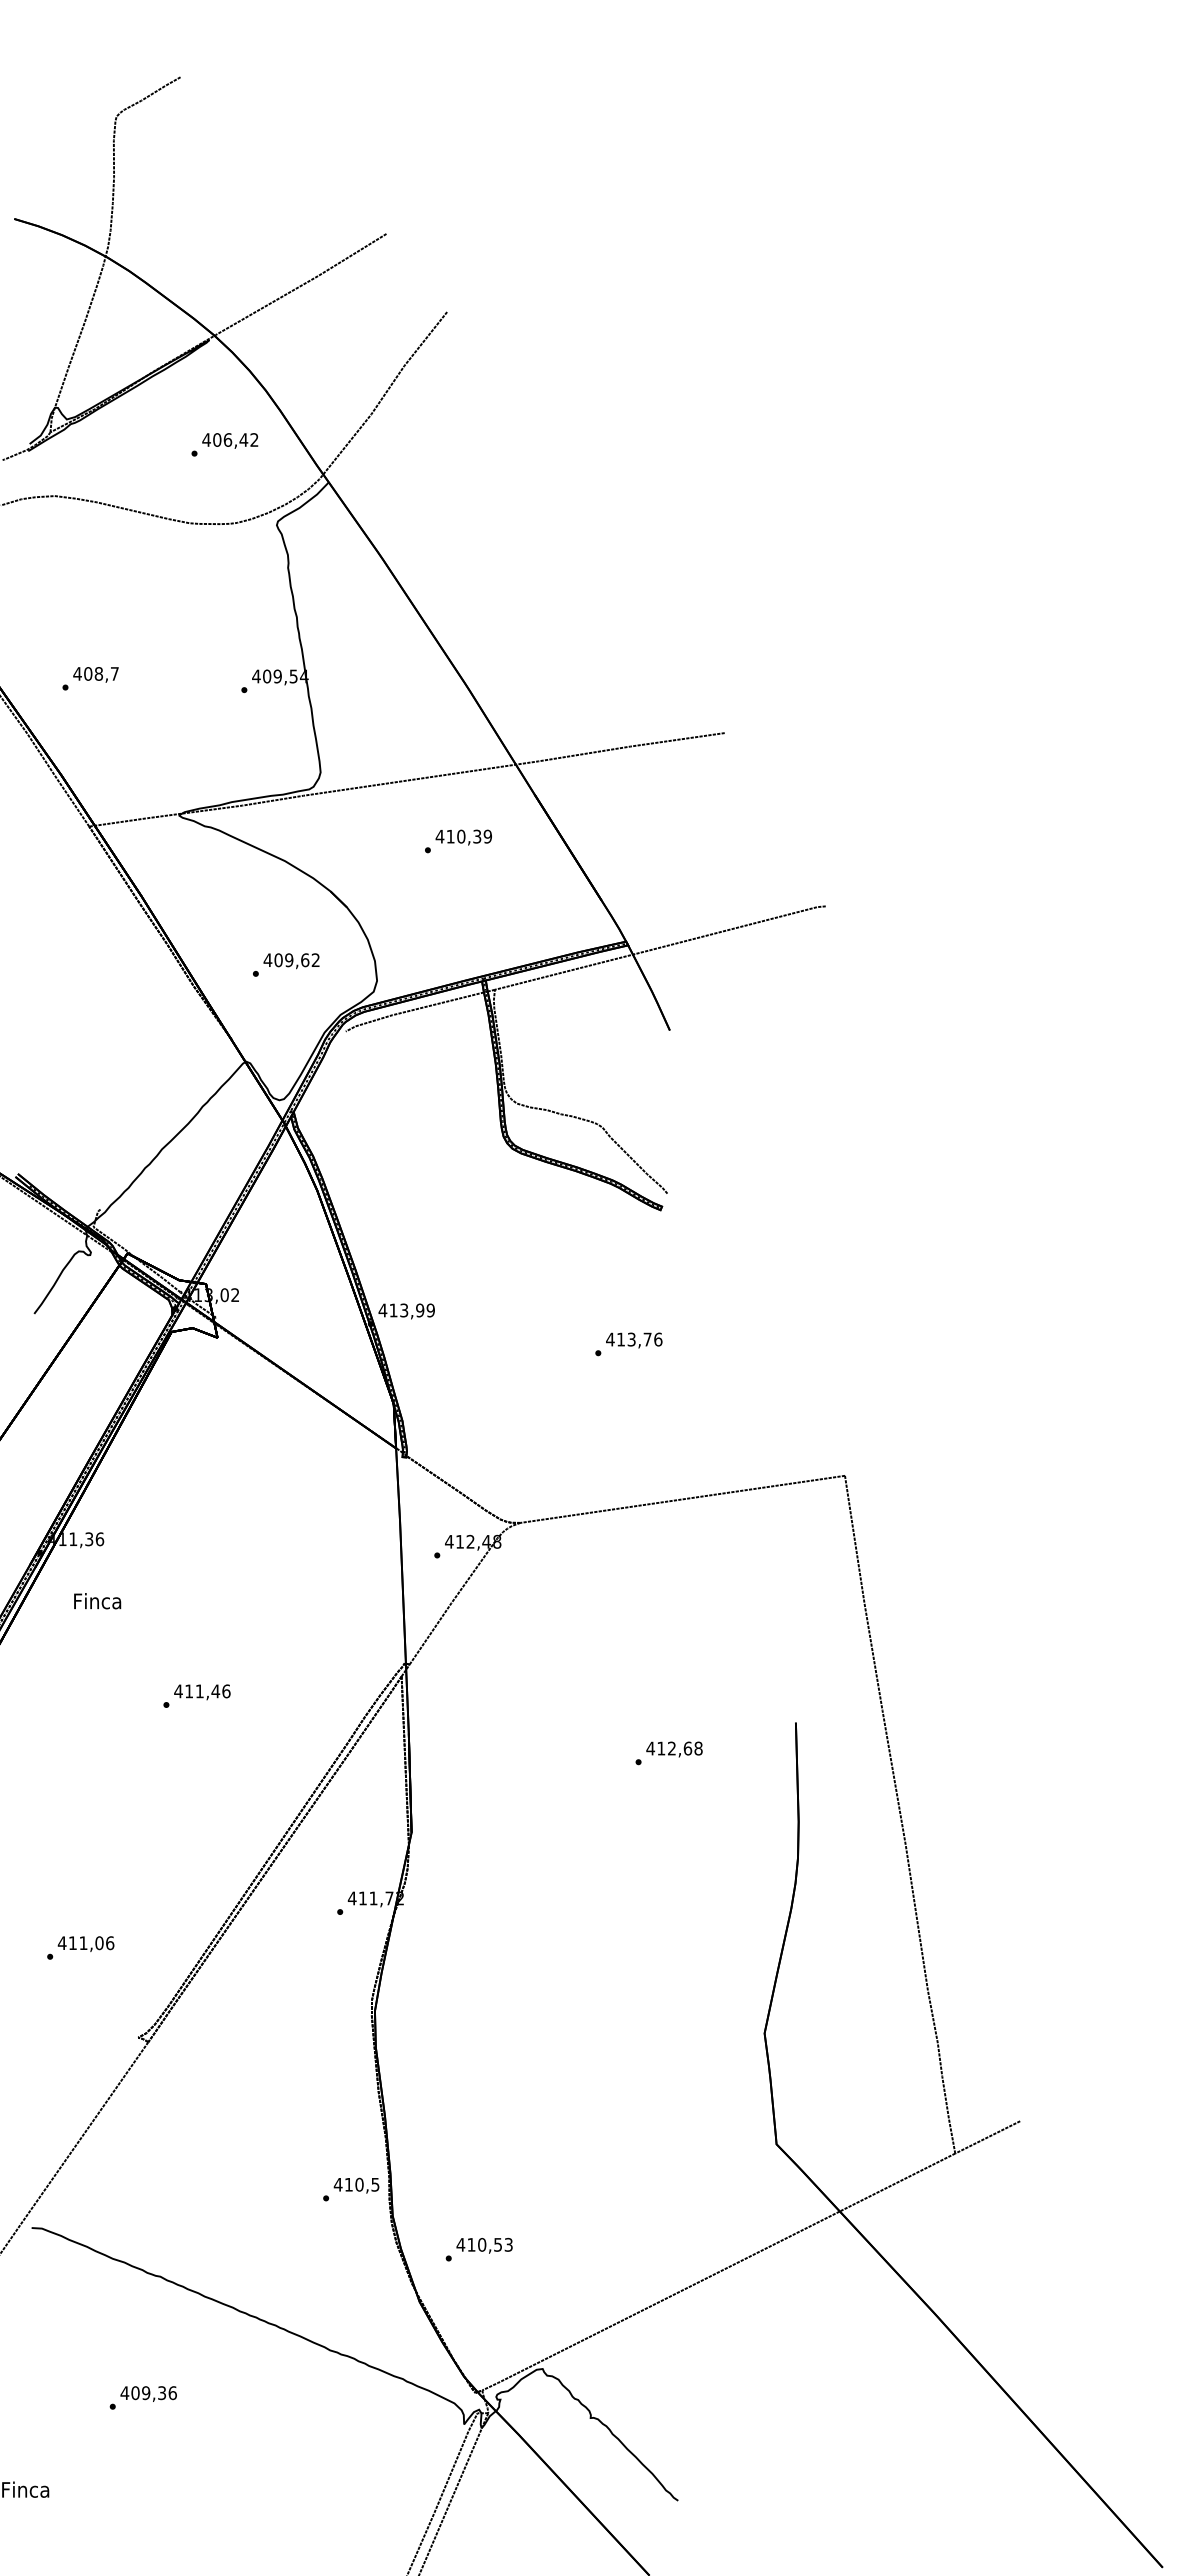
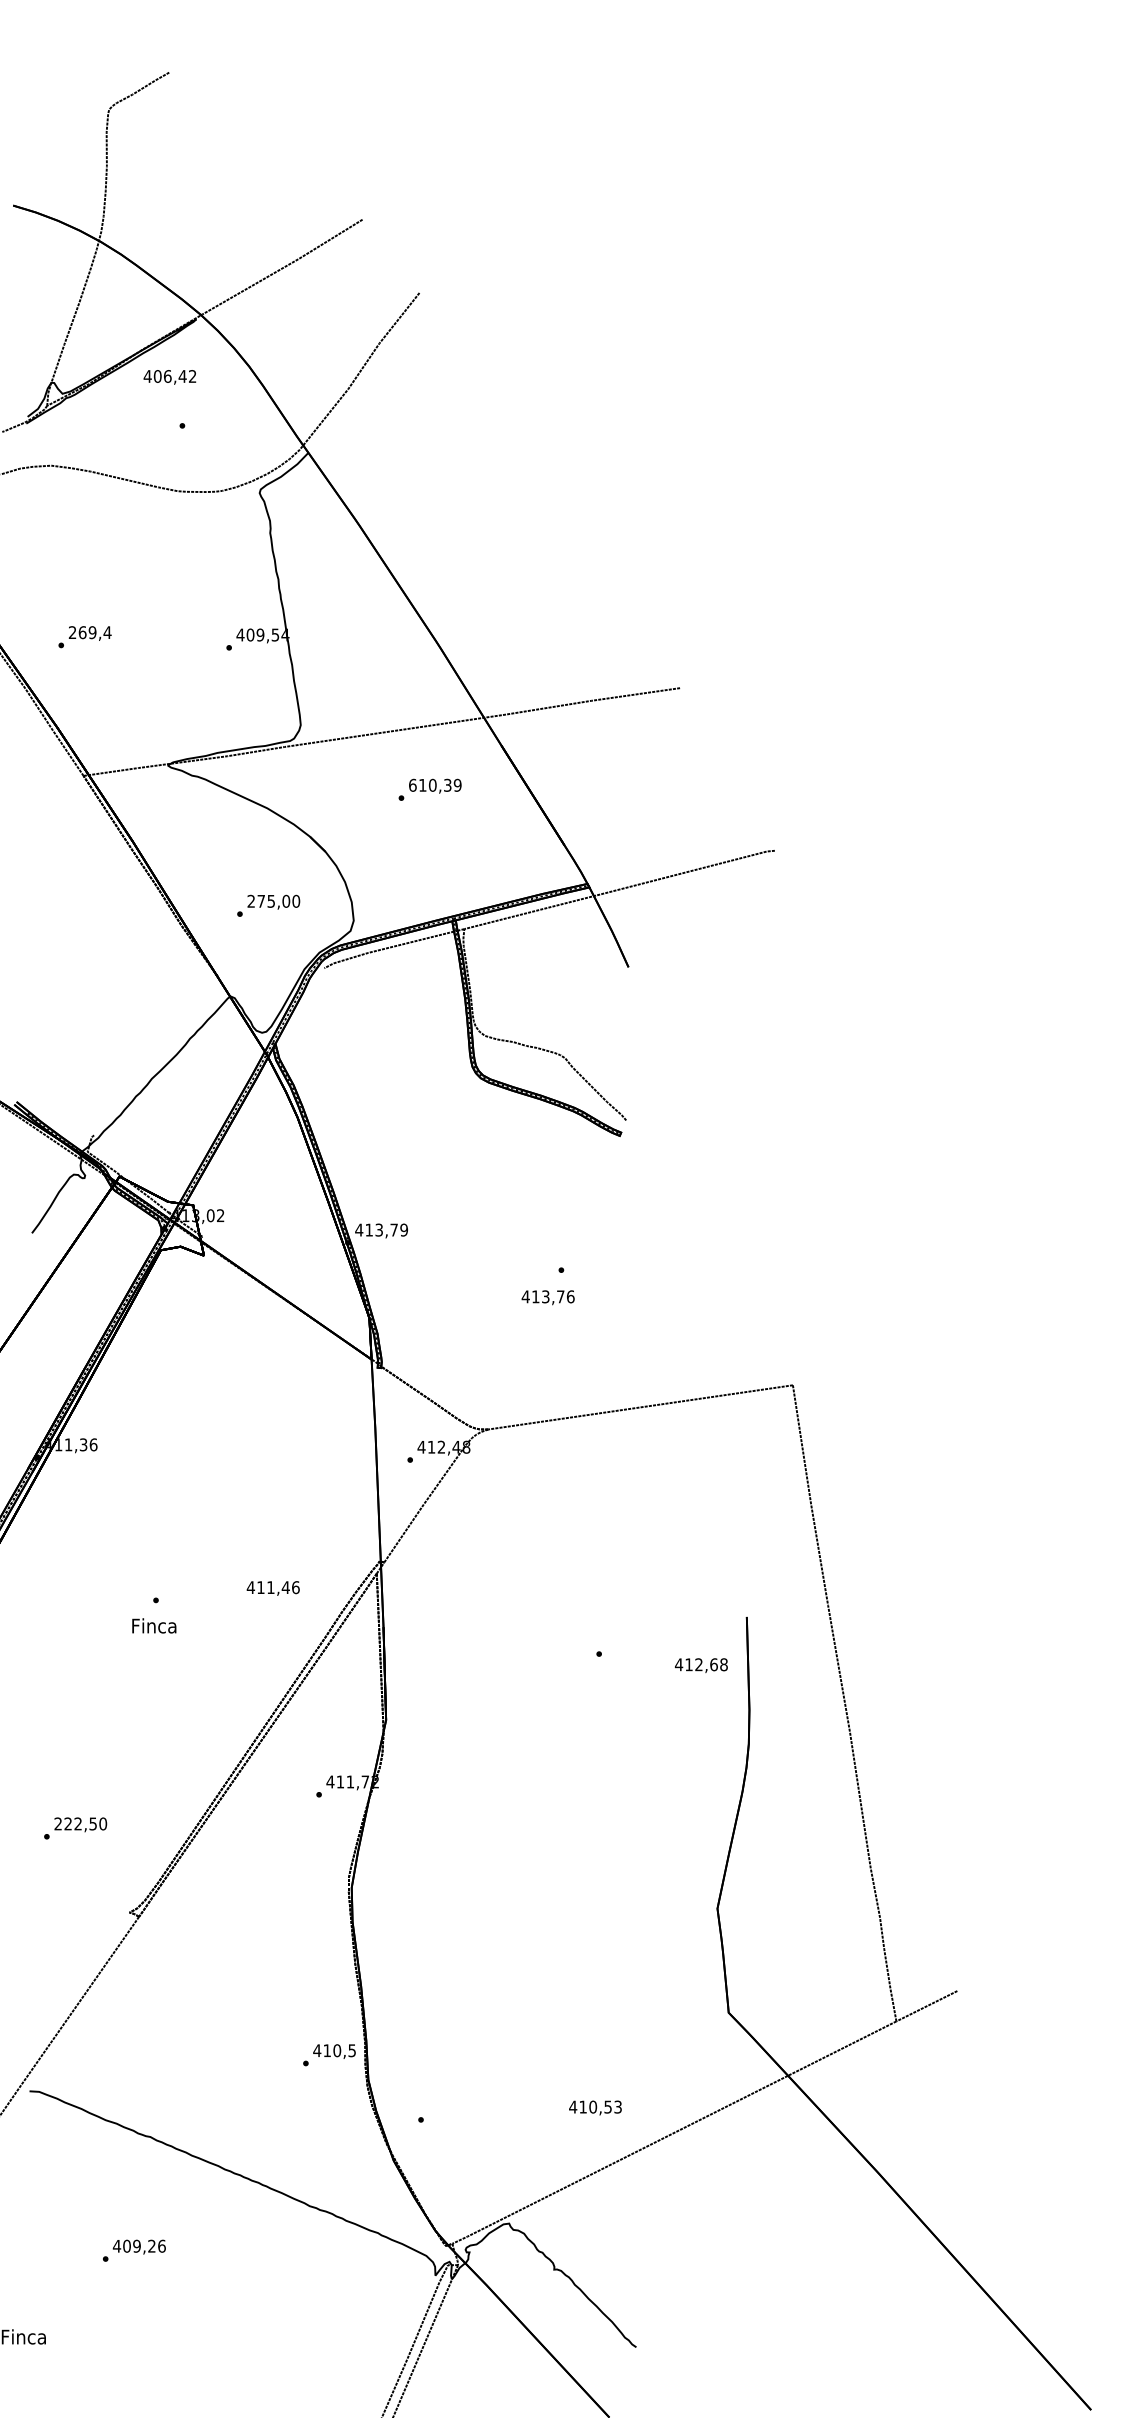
text: (230, 440) -> (170, 376), moved
text: (96, 673) -> (90, 632), 408,7 -> 269,4
text: (439, 836) -> (412, 785), 410,39 -> 610,39
text: (291, 960) -> (273, 901), 409,62 -> 275,00
text: (420, 1310) -> (394, 1230), 413,99 -> 413,79
text: (634, 1340) -> (548, 1297), moved
text: (97, 1601) -> (154, 1626), moved
text: (202, 1692) -> (273, 1588), moved
text: (674, 1749) -> (701, 1665), moved
text: (85, 1943) -> (80, 1824), 411,06 -> 222,50
text: (484, 2245) -> (595, 2107), moved
text: (162, 2393) -> (152, 2246), 409,36 -> 409,26

